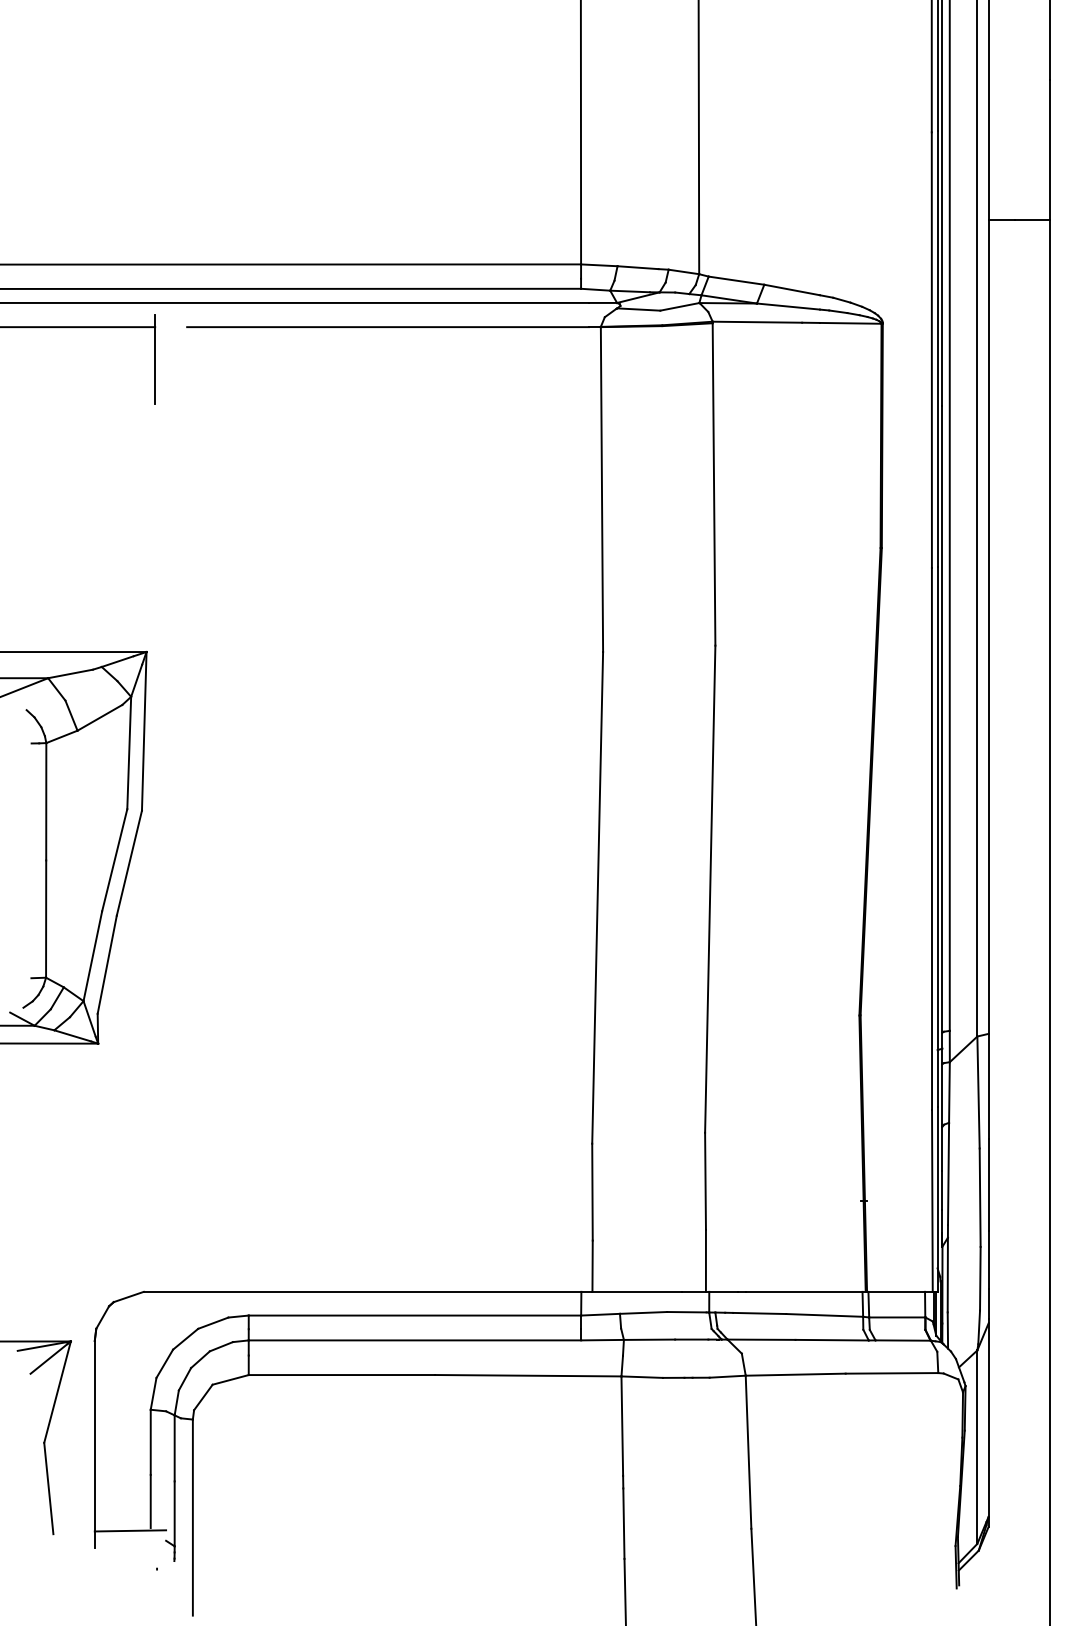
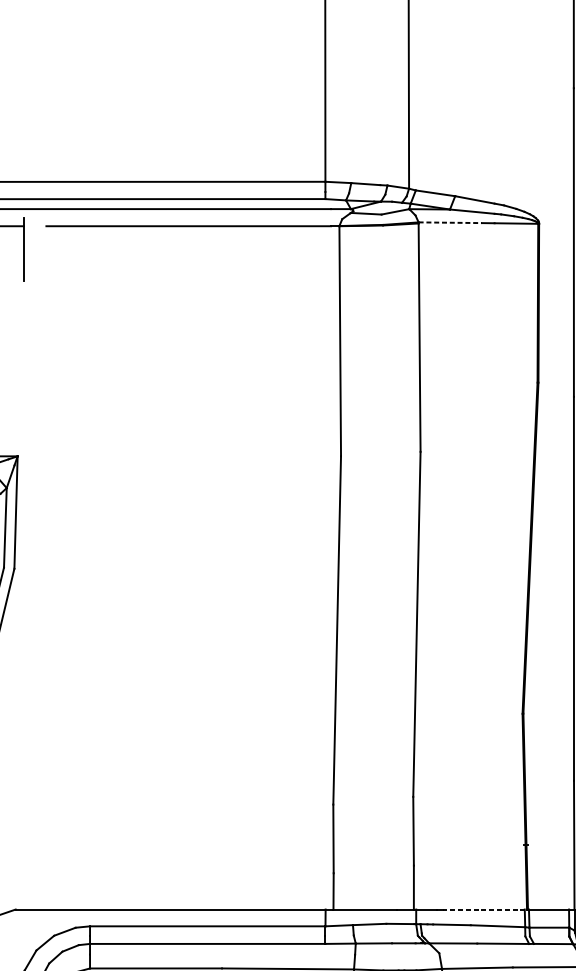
line: (757, 322) -> (450, 222), solid -> dashed
line: (806, 1291) -> (485, 909), solid -> dashed

